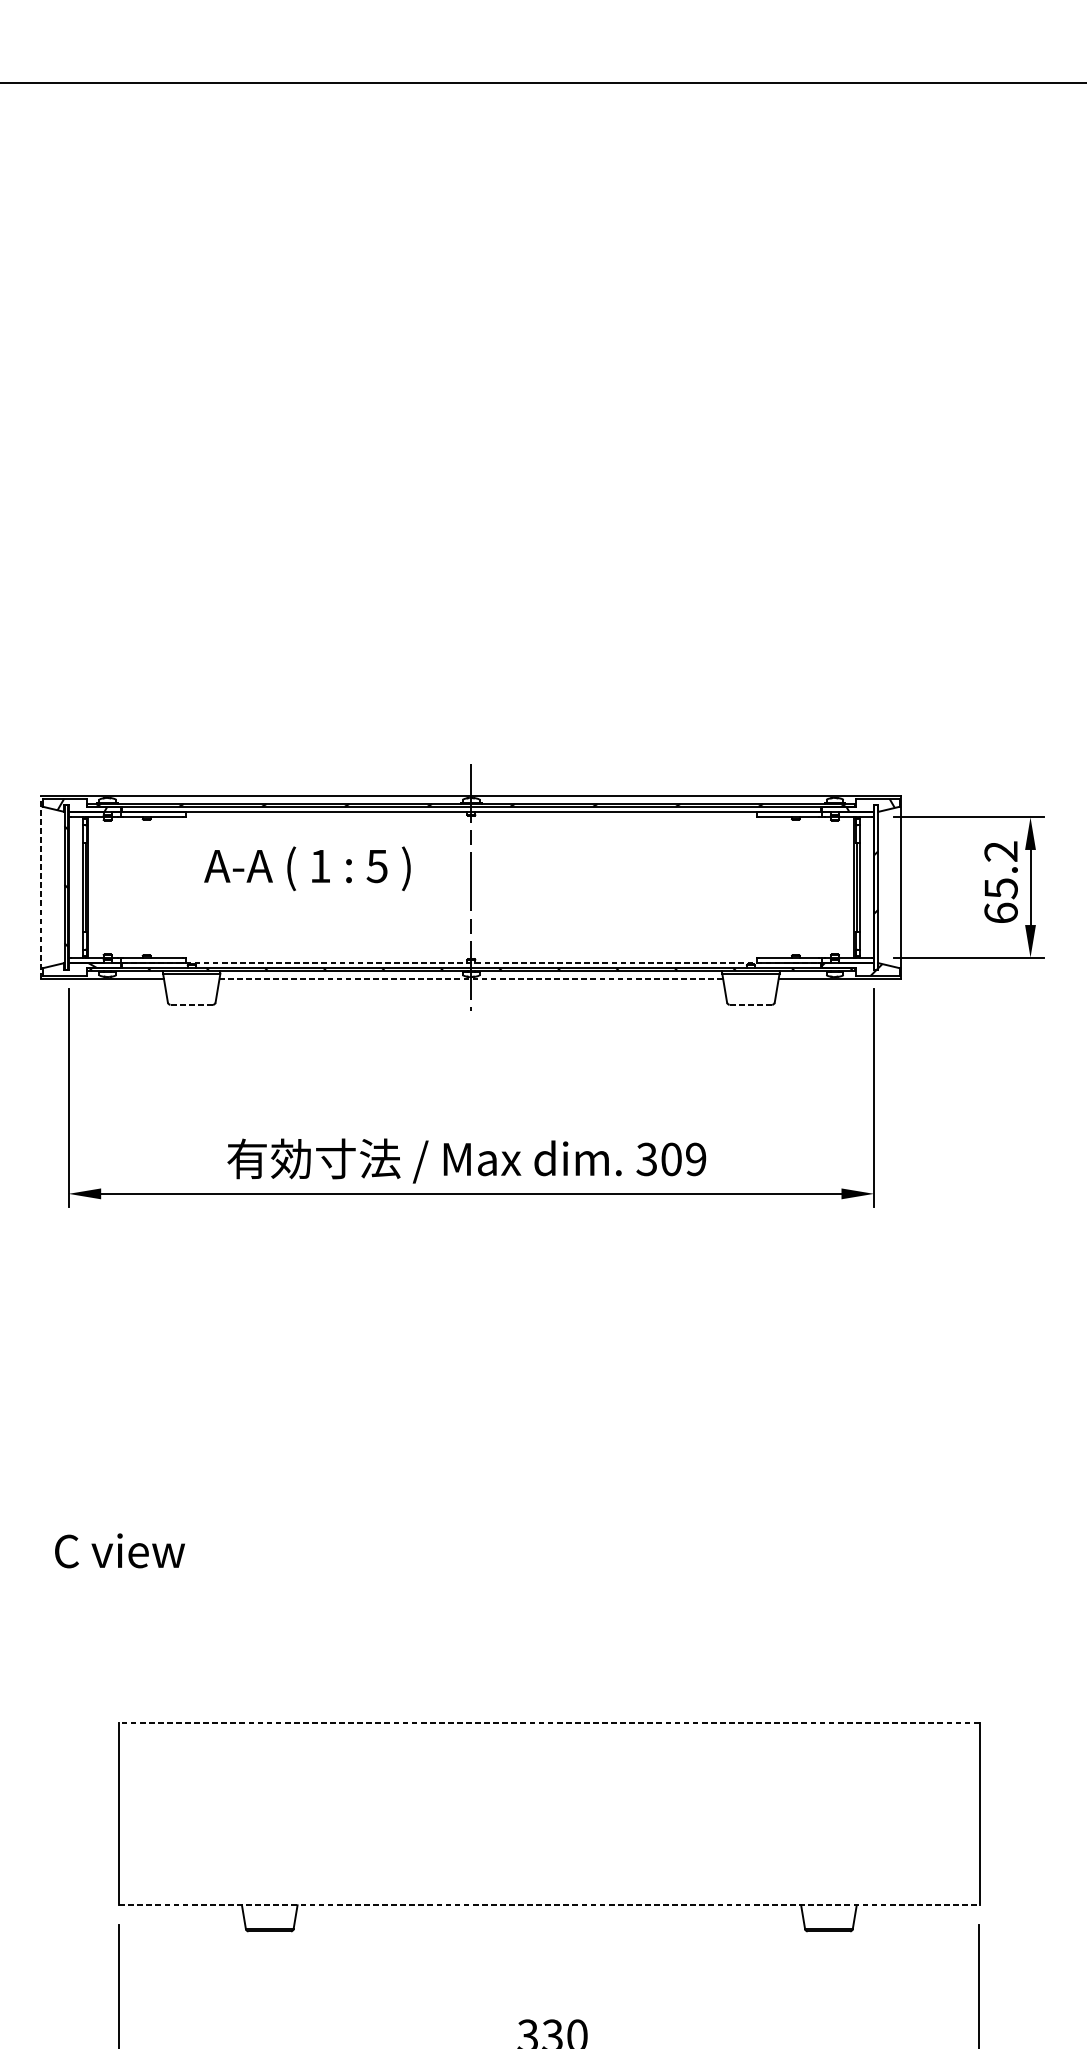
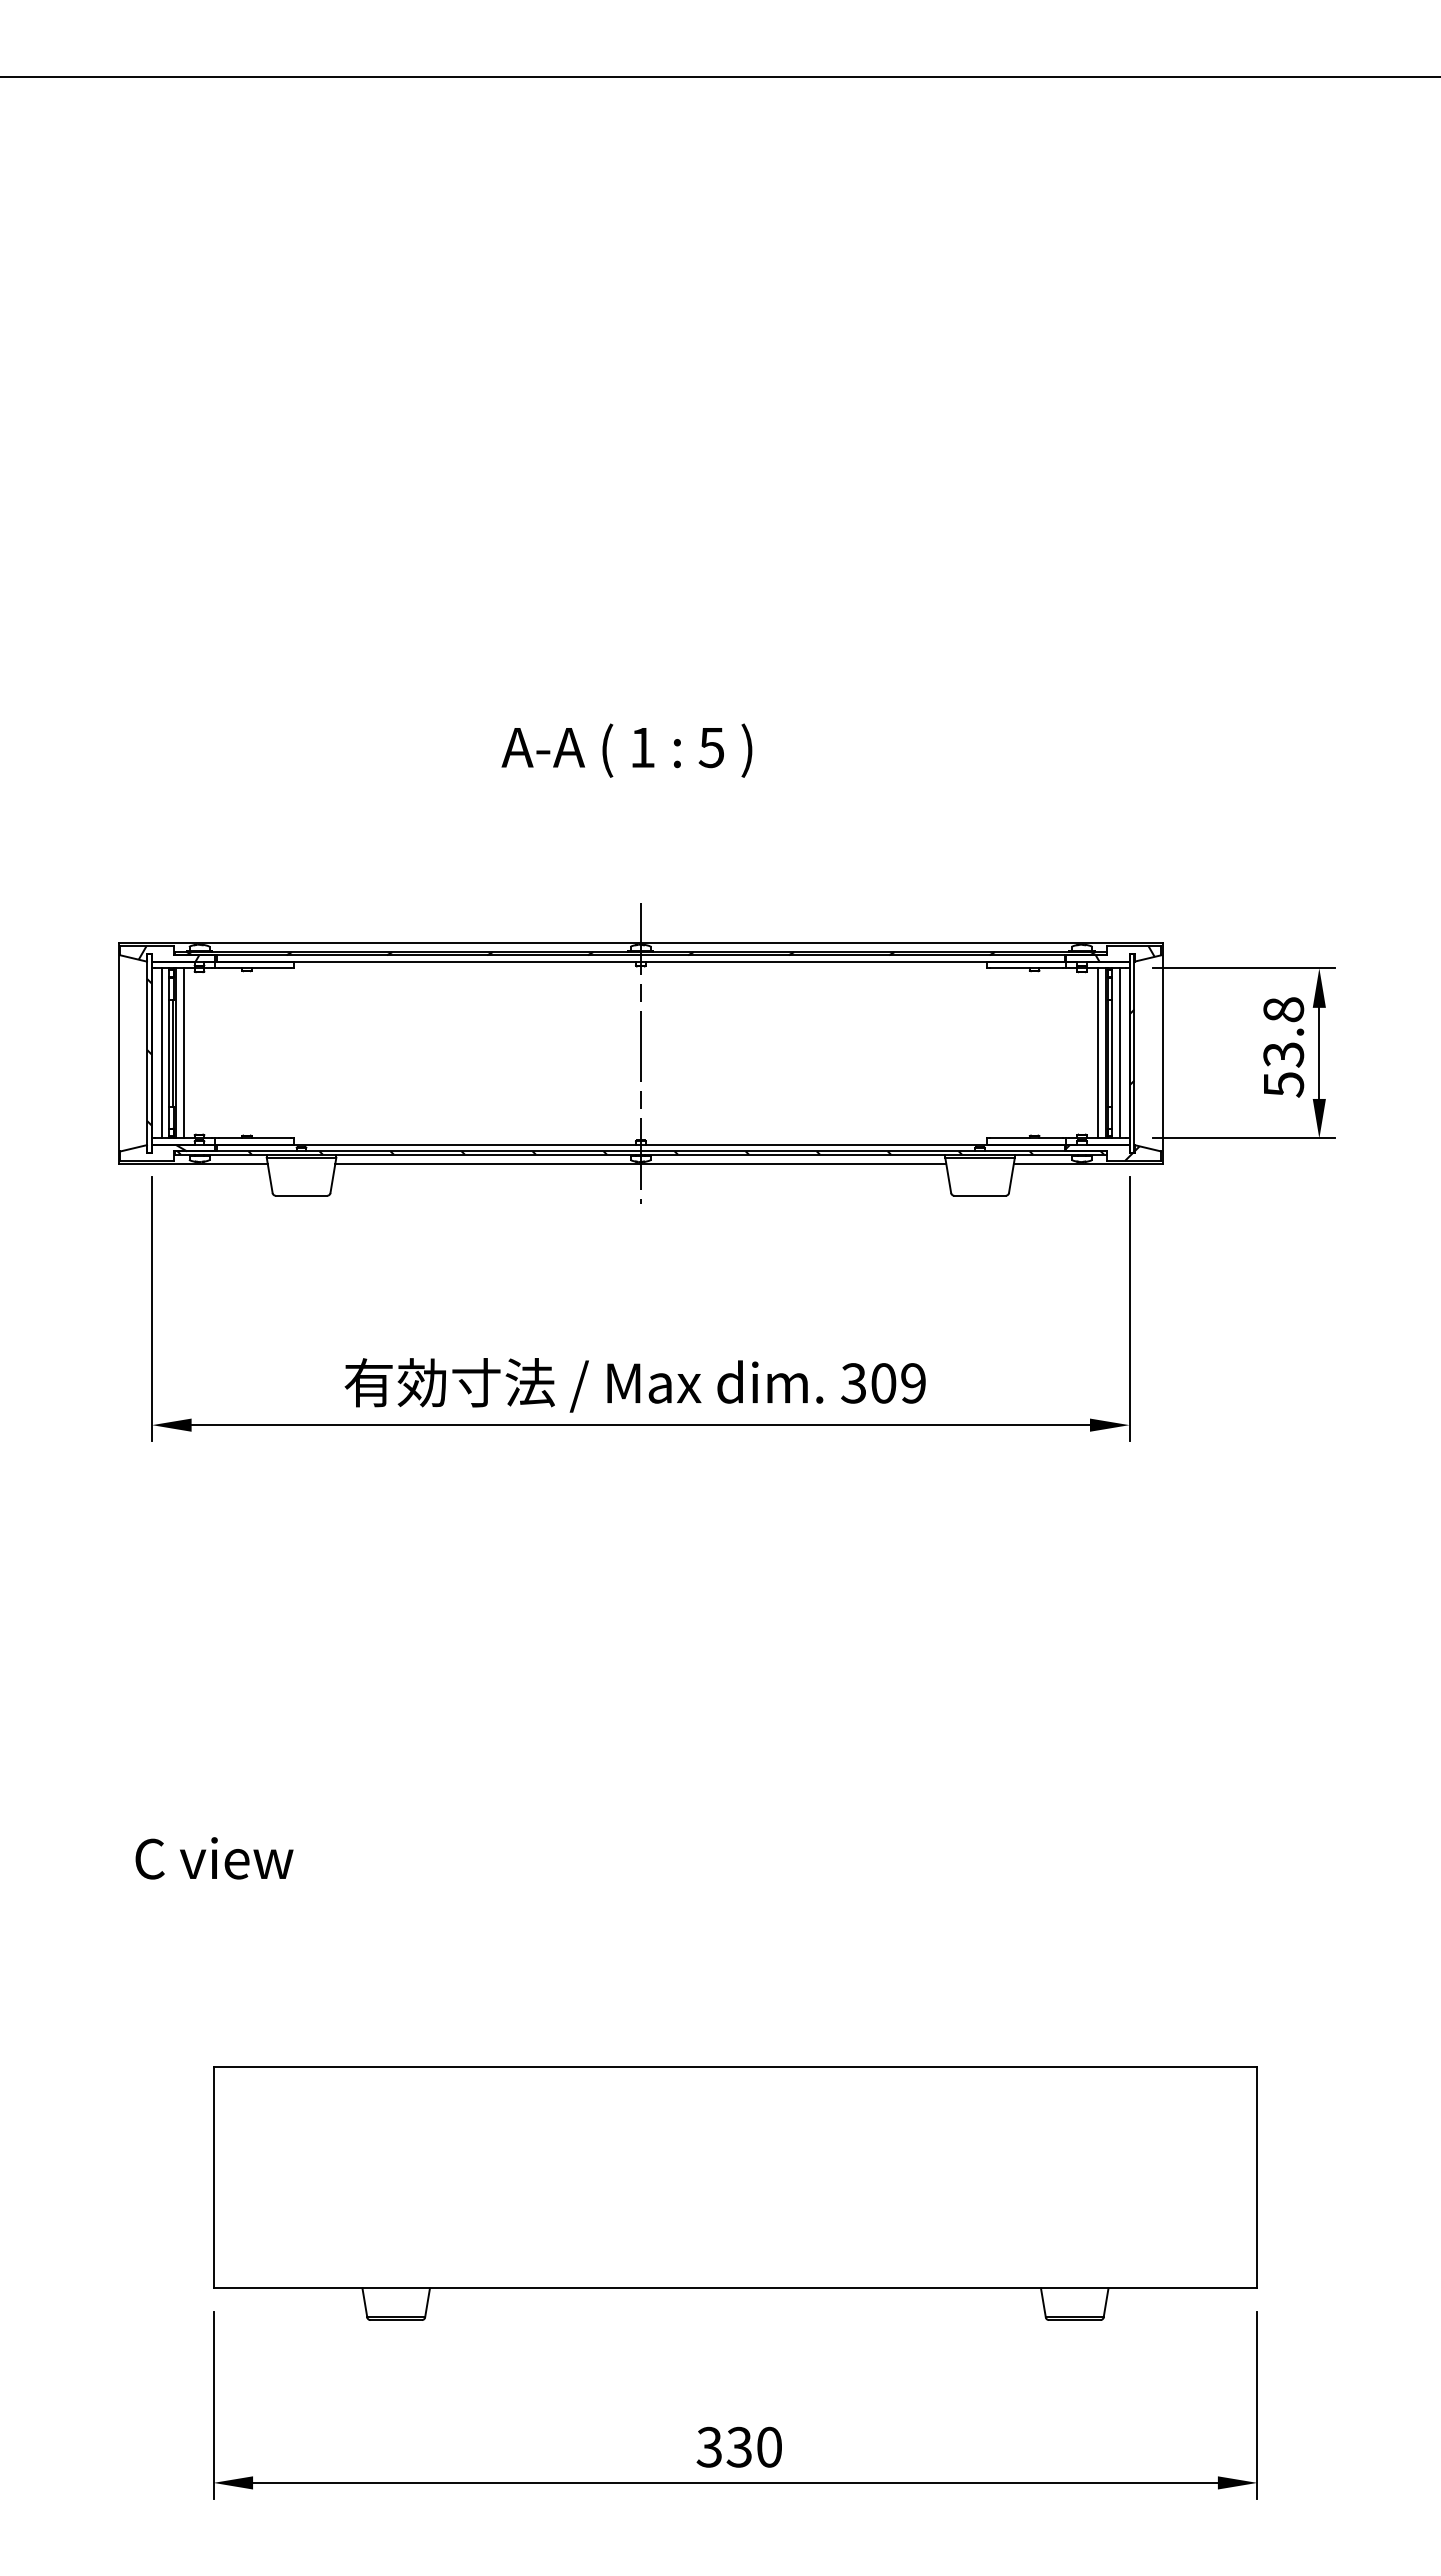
text: (307, 868) -> (626, 750), moved
text: (1000, 882) -> (1283, 1047), 65.2 -> 53.8
line: (40, 887) -> (118, 1053), dashed -> solid
line: (76, 887) -> (161, 1053), added
line: (94, 887) -> (183, 1053), added
line: (847, 887) -> (1097, 1053), added
line: (866, 887) -> (1120, 1053), added
line: (471, 963) -> (640, 1145), dashed -> solid
line: (471, 979) -> (640, 1164), dashed -> solid
line: (191, 1004) -> (301, 1195), dashed -> solid
line: (751, 1004) -> (980, 1195), dashed -> solid
line: (549, 1723) -> (735, 2067), dashed -> solid
line: (549, 1905) -> (735, 2288), dashed -> solid

